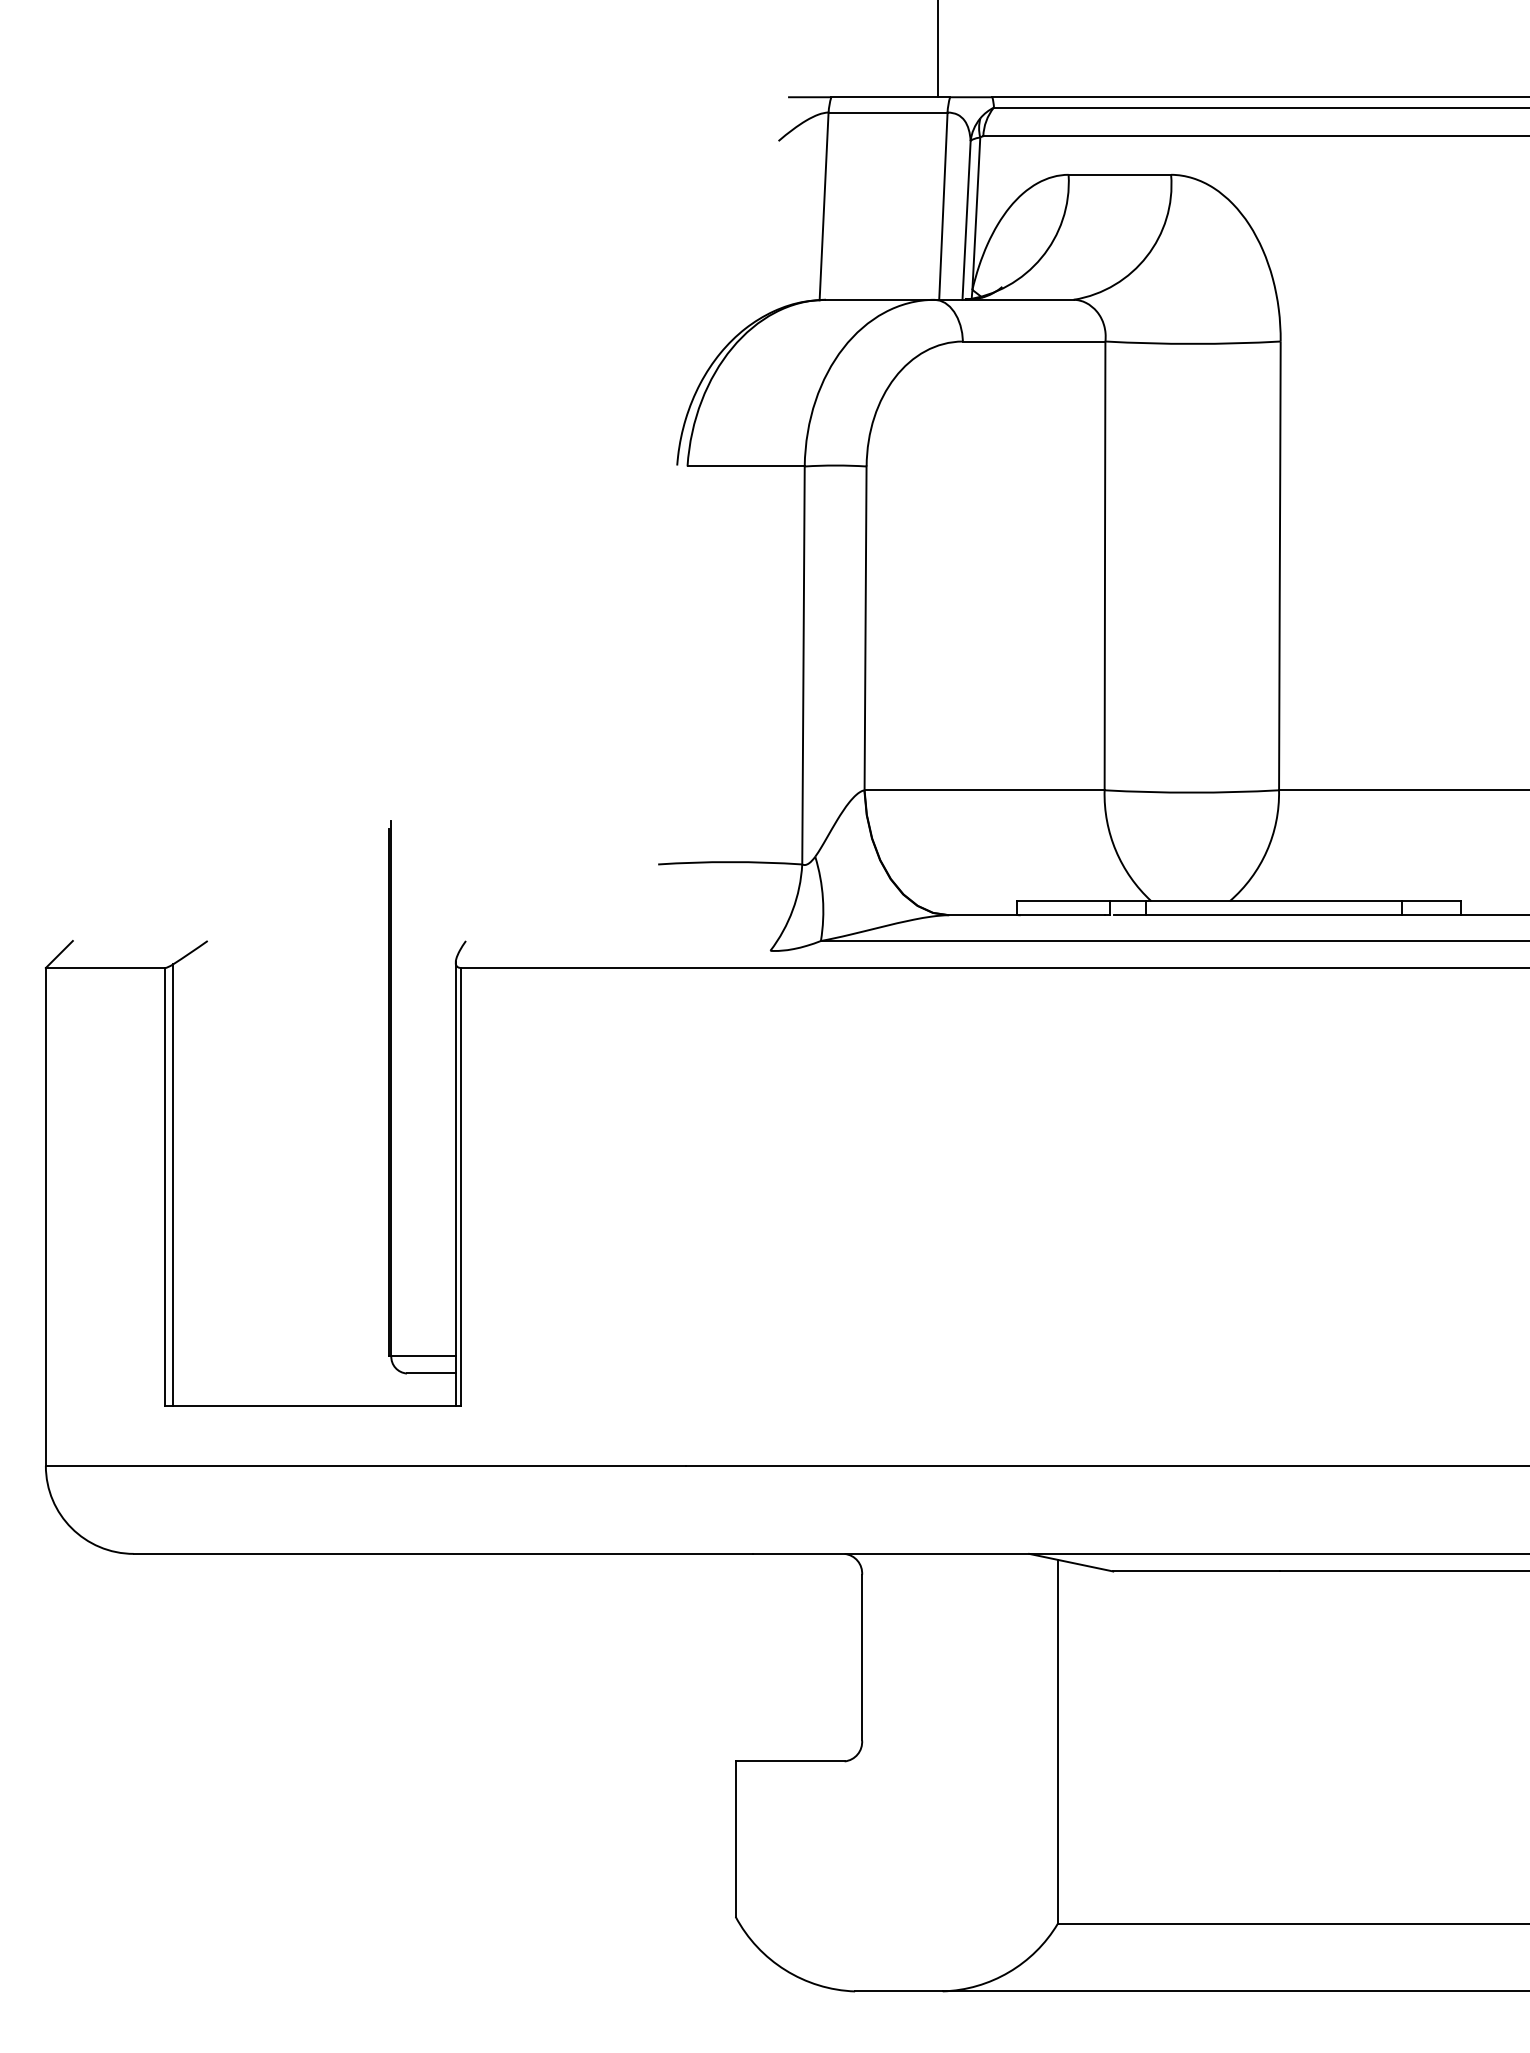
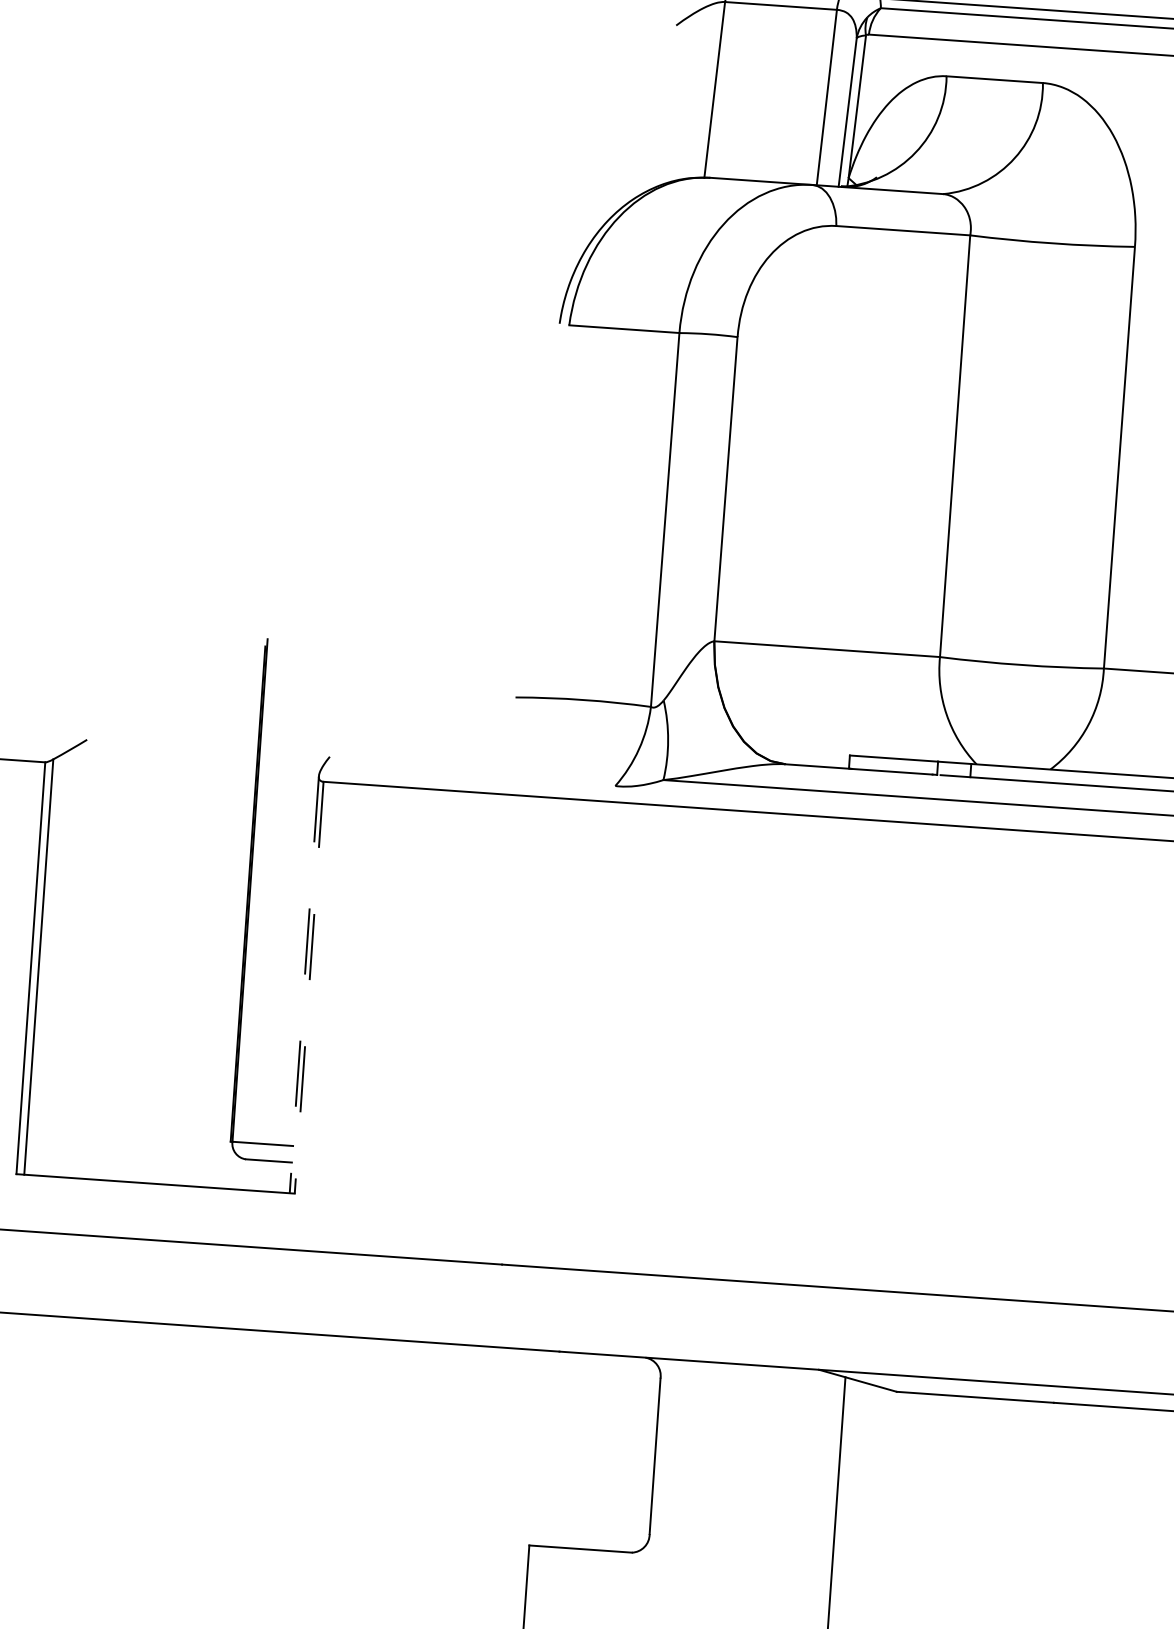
line: (455, 1184) -> (304, 984), solid -> dashed
line: (461, 1187) -> (309, 988), solid -> dashed

